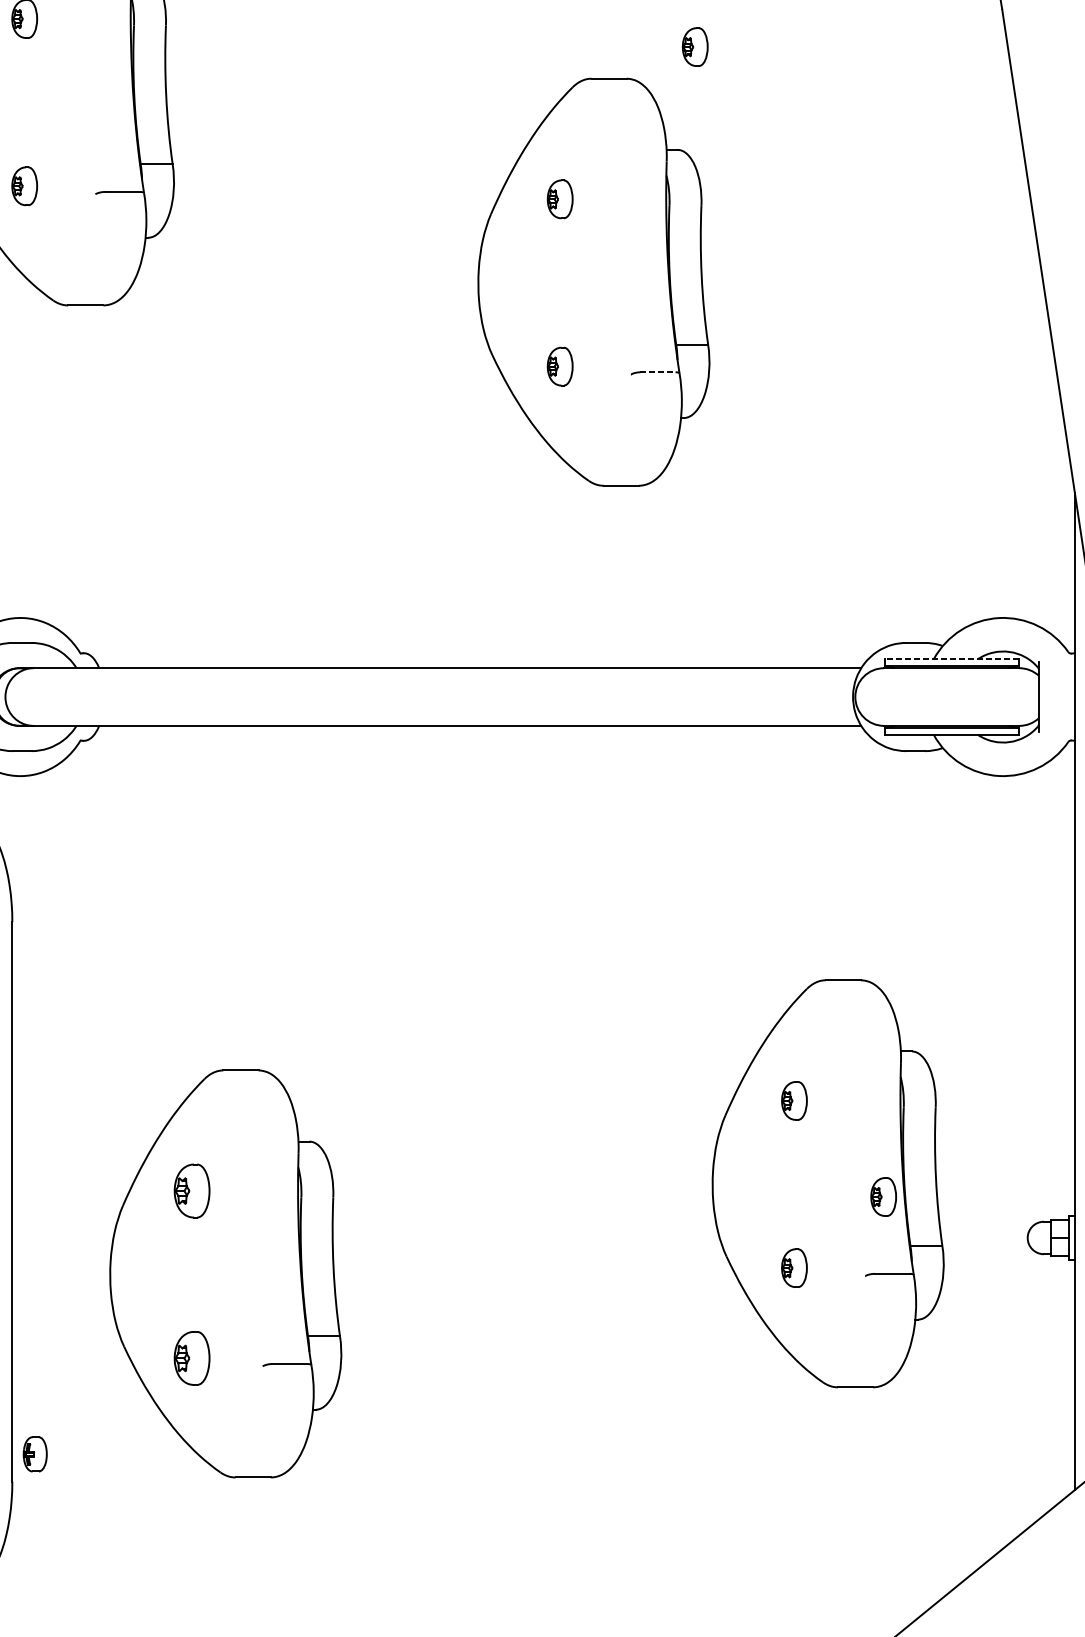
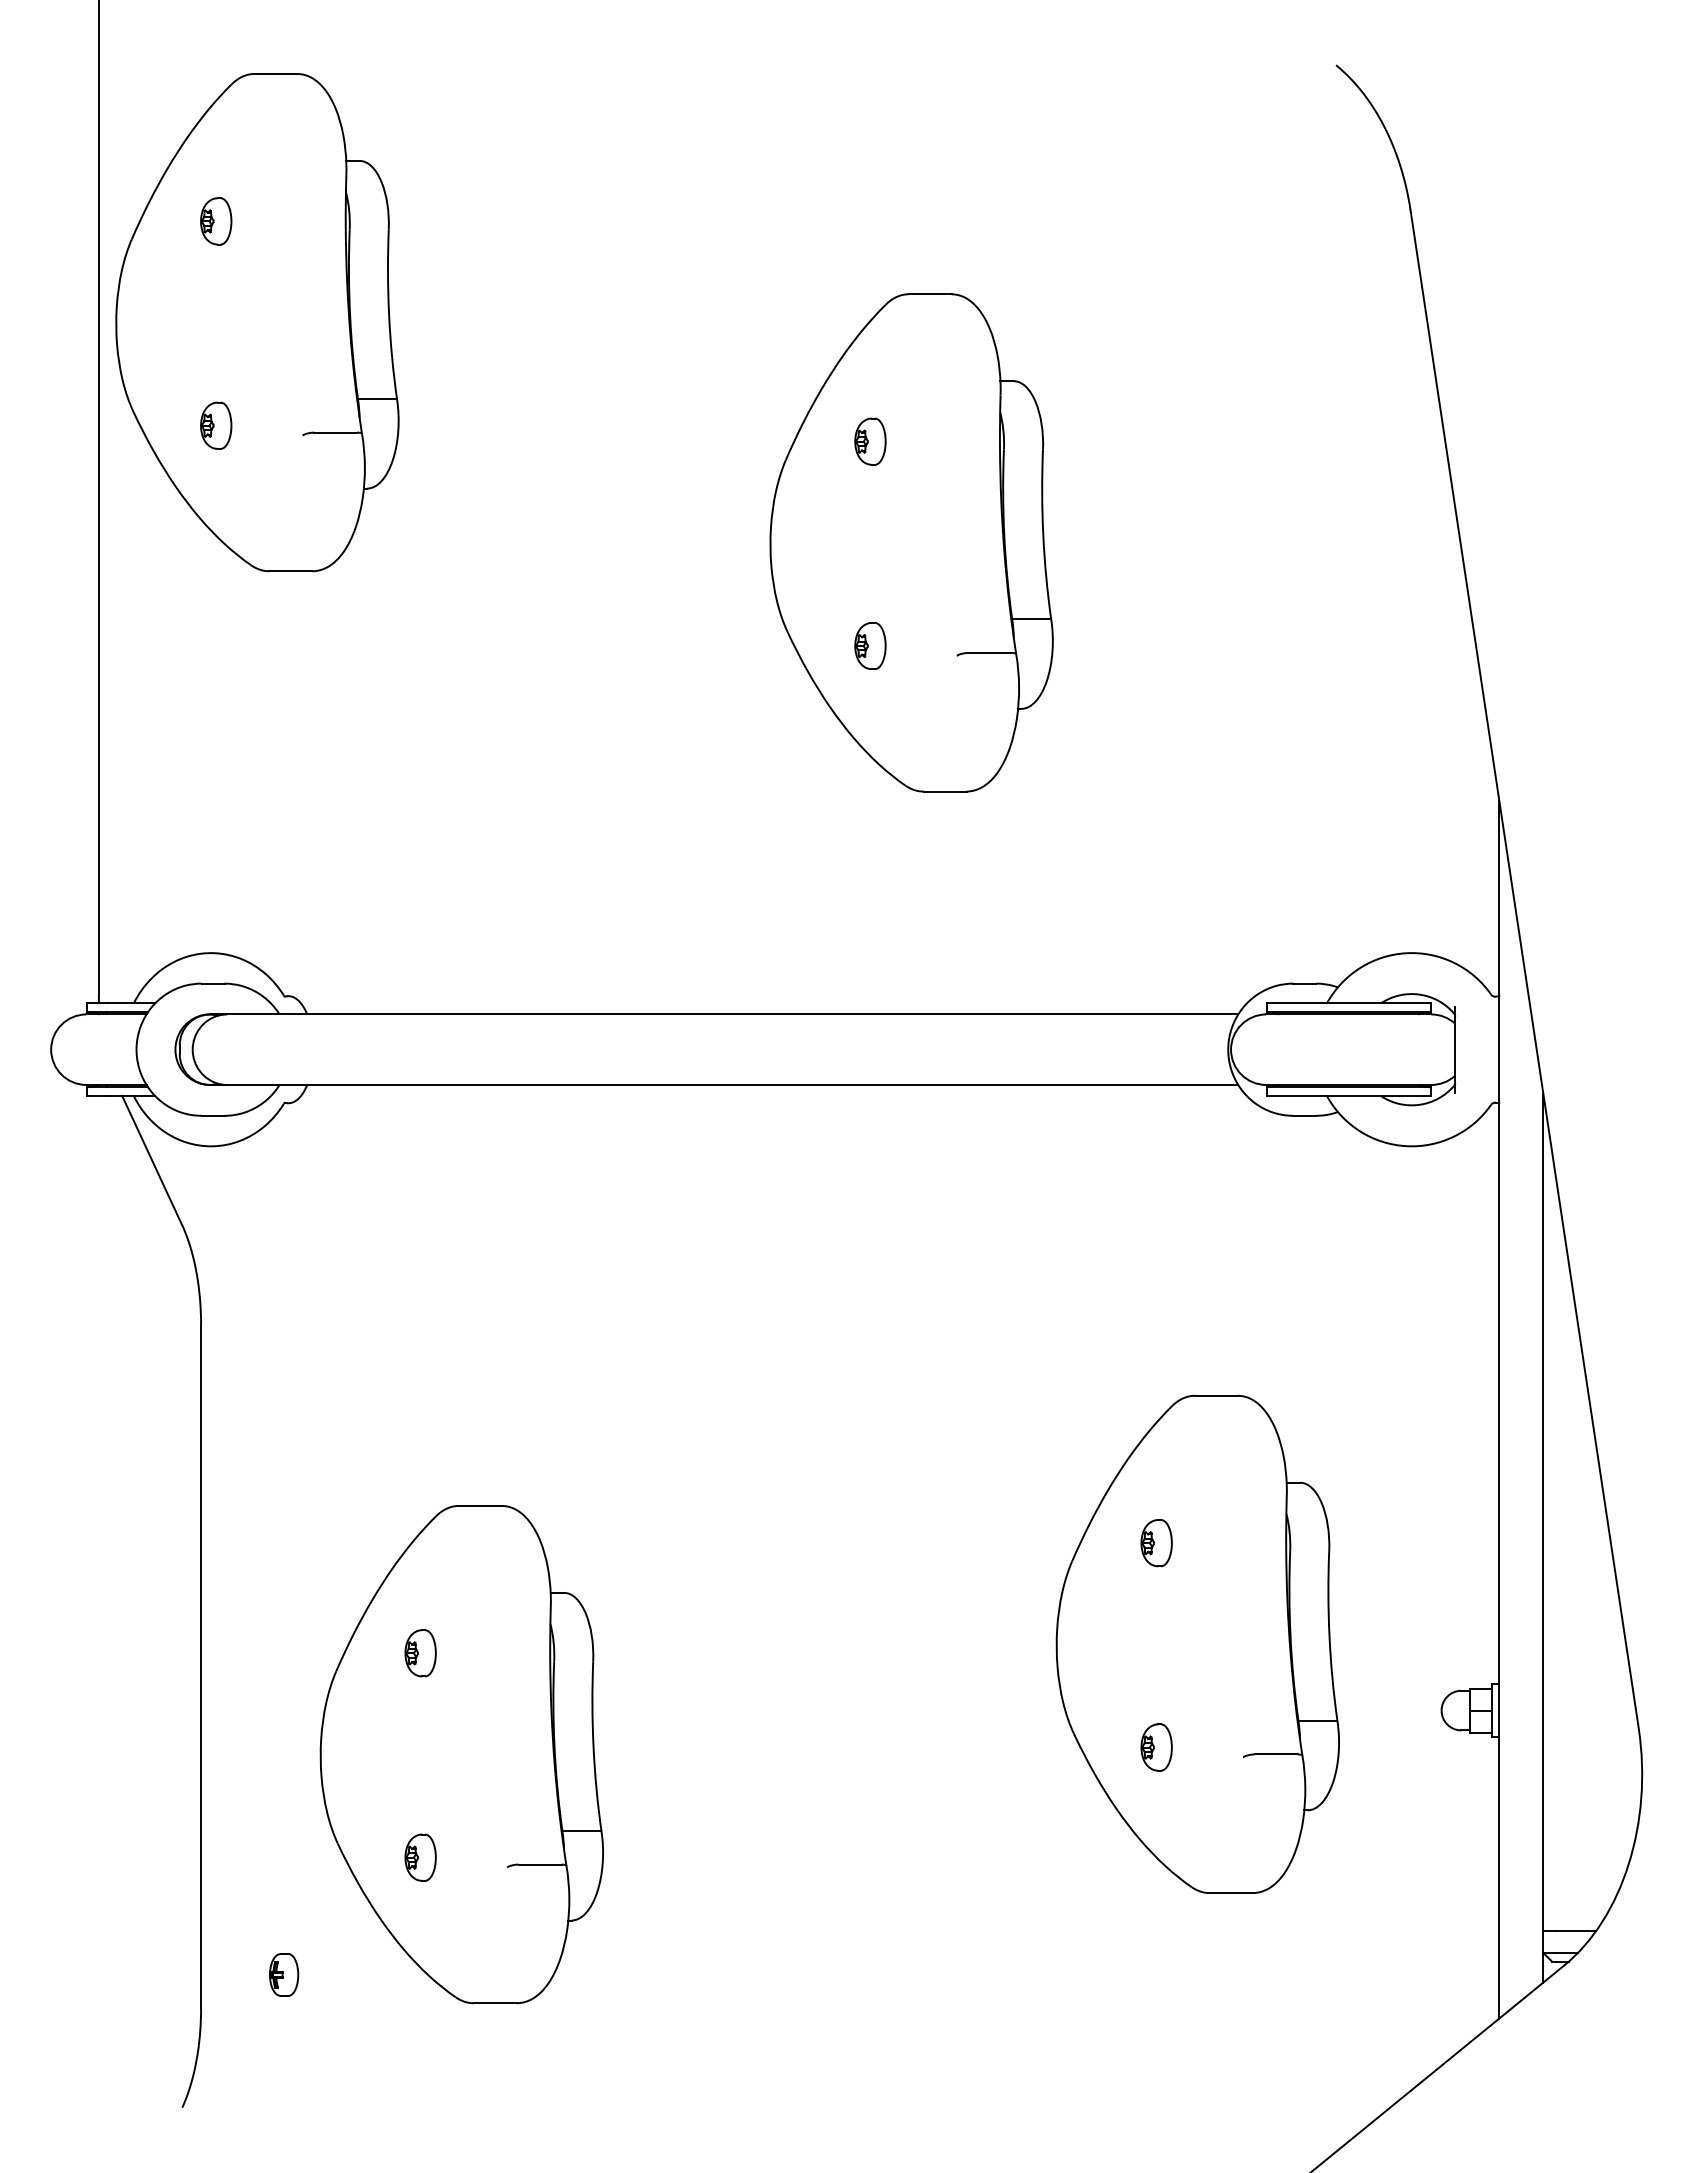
part: (695, 46) -> (1035, 255), removed
line: (658, 371) -> (990, 652), dashed -> solid
line: (951, 659) -> (1348, 1003), dashed -> solid
part: (191, 1191) -> (420, 1653), size x0.71
part: (883, 1196) -> (1265, 1660), removed
part: (191, 1358) -> (420, 1857), size x0.71
part: (35, 1453) -> (284, 1974), moved

